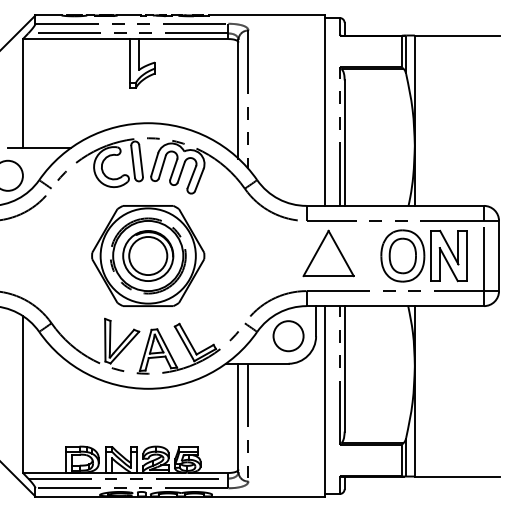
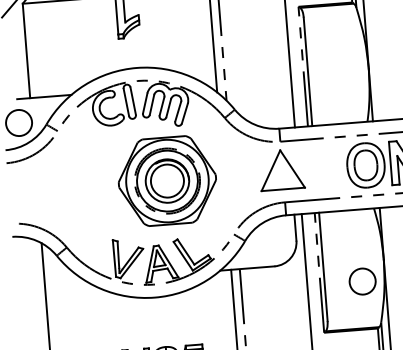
part: (328, 253) -> (281, 169), moved
part: (148, 255) -> (167, 180), moved
circle: (288, 336) -> (362, 281), moved

